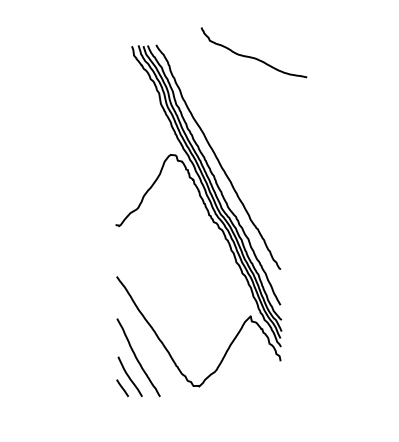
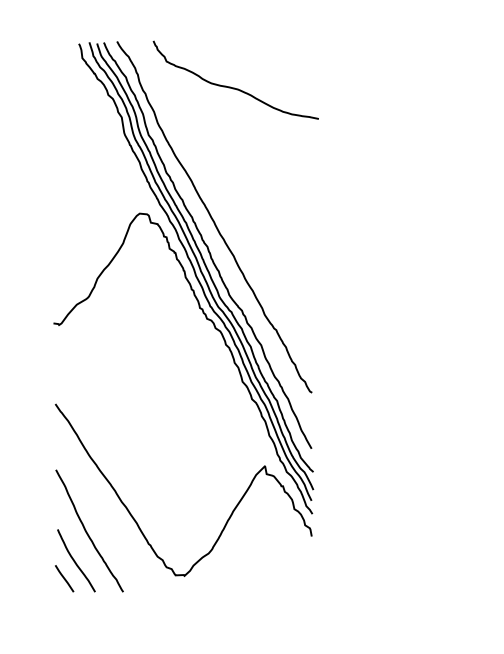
curve: (252, 56) -> (233, 86), moved

